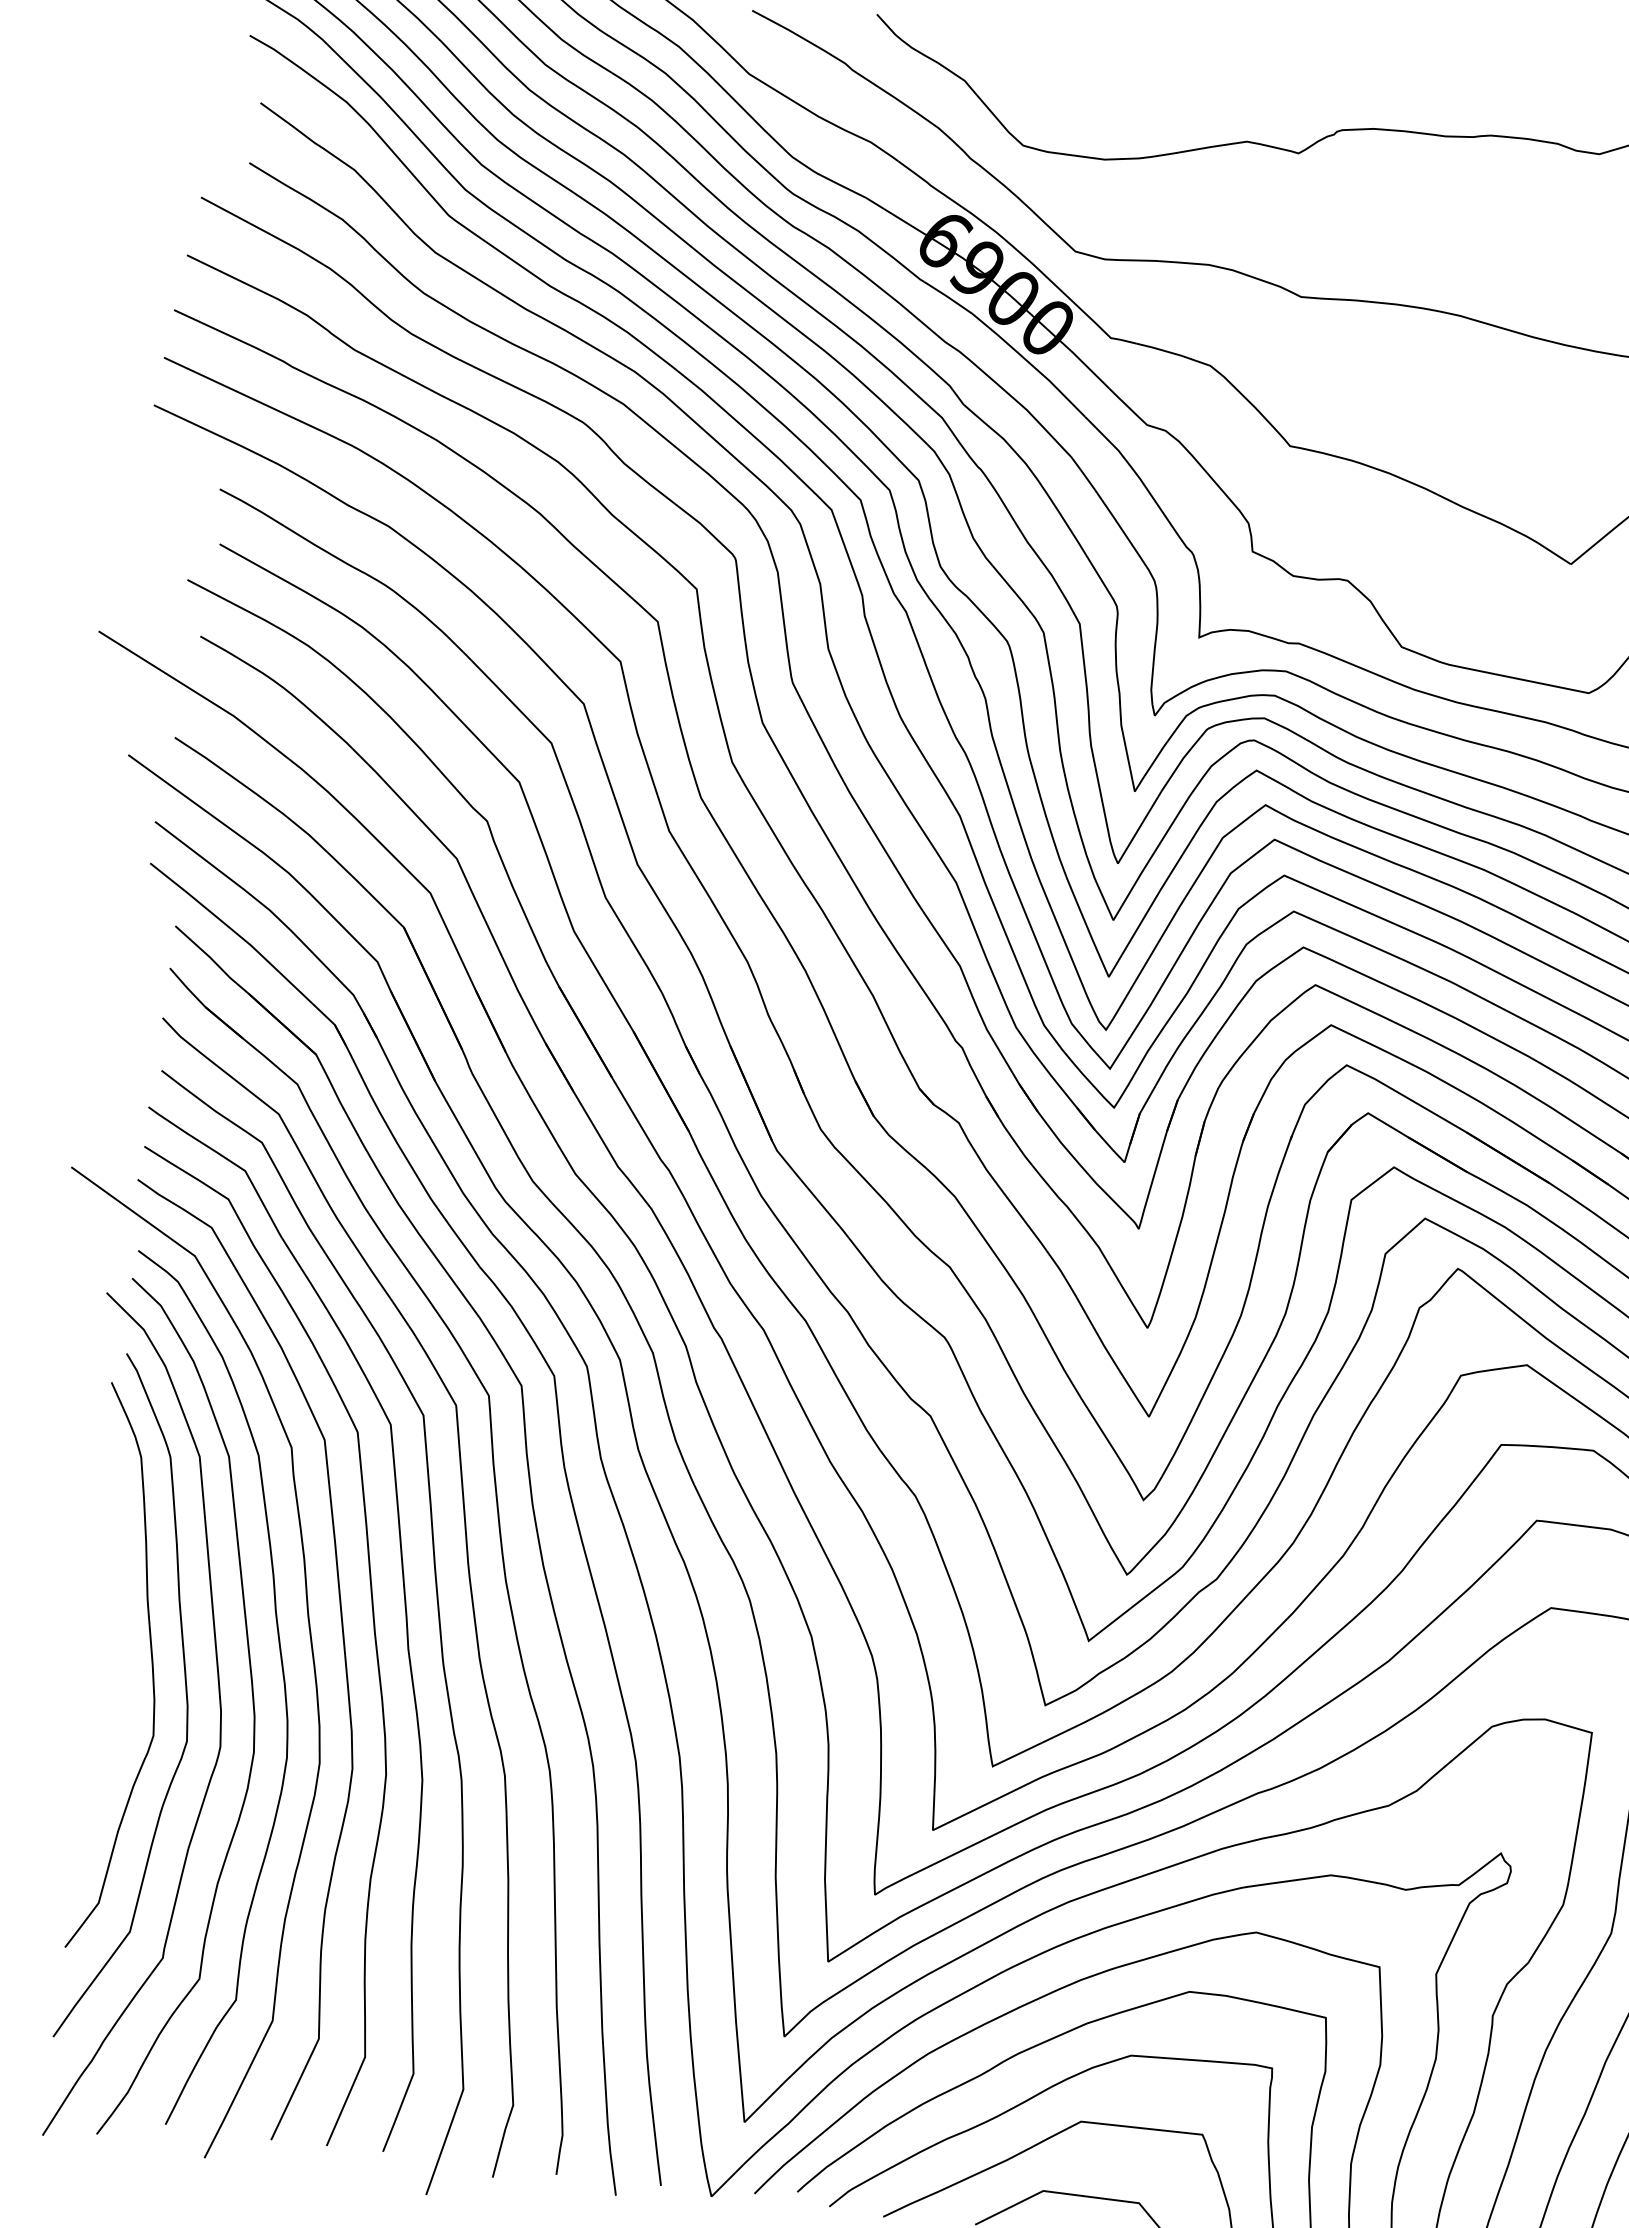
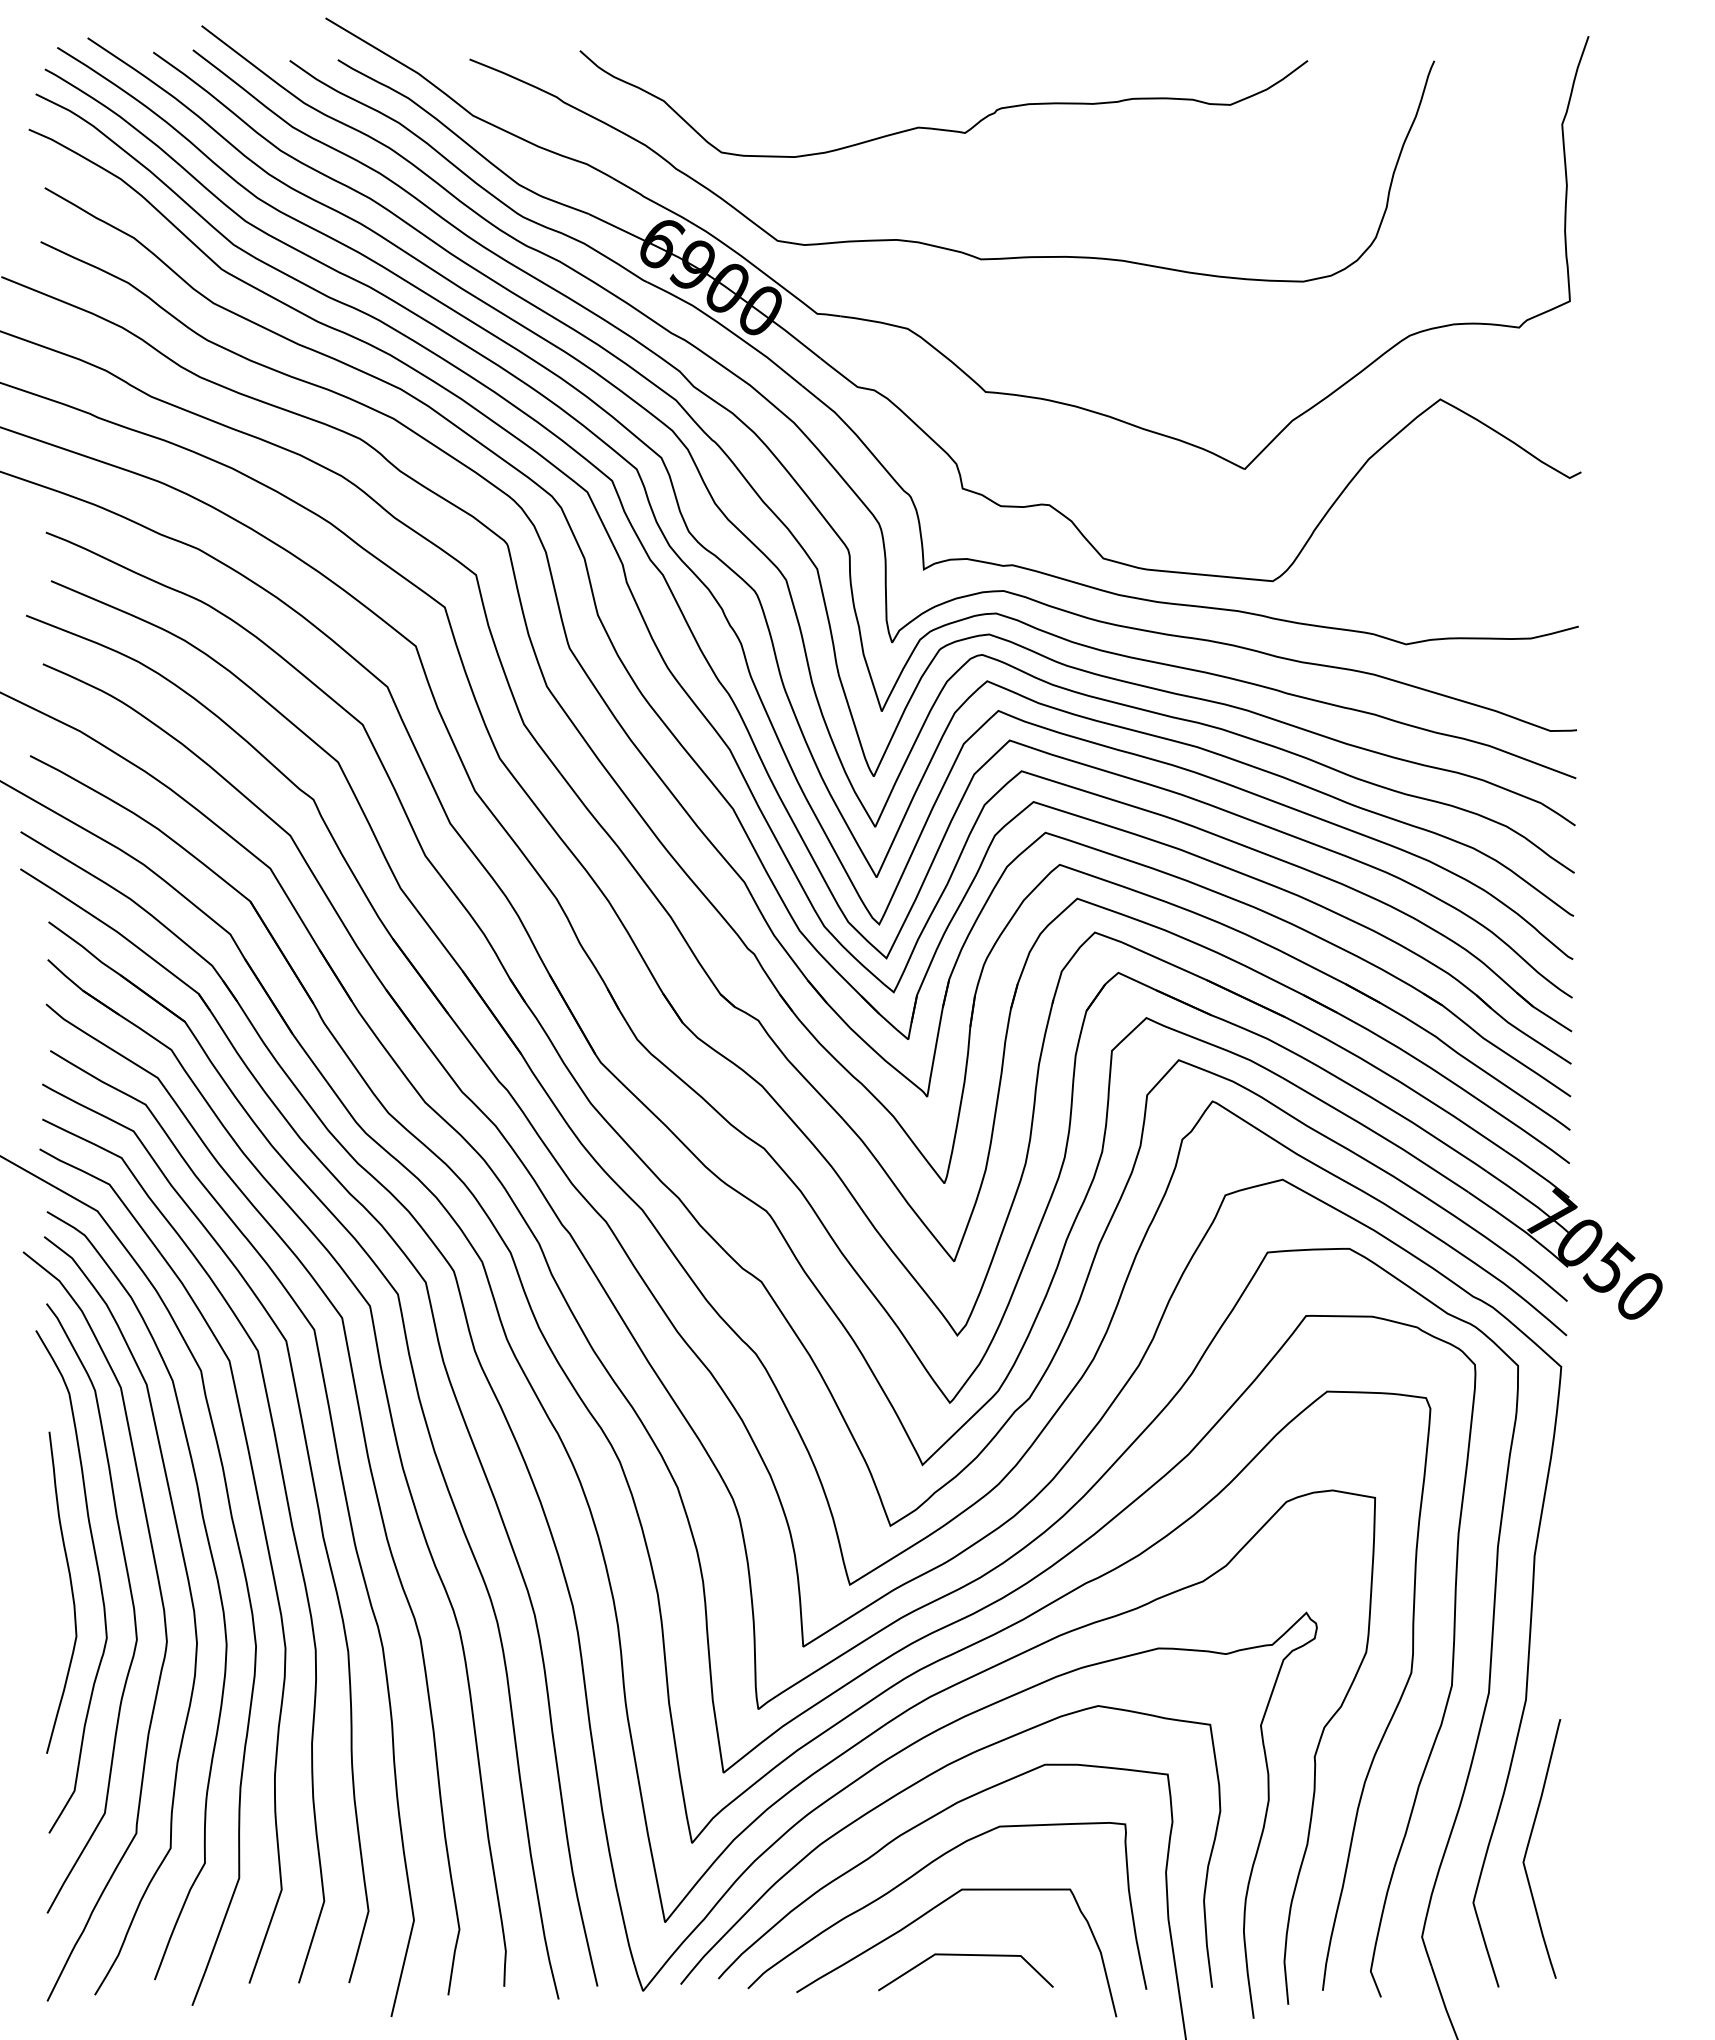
curve: (119, 1680) -> (71, 1592), added

